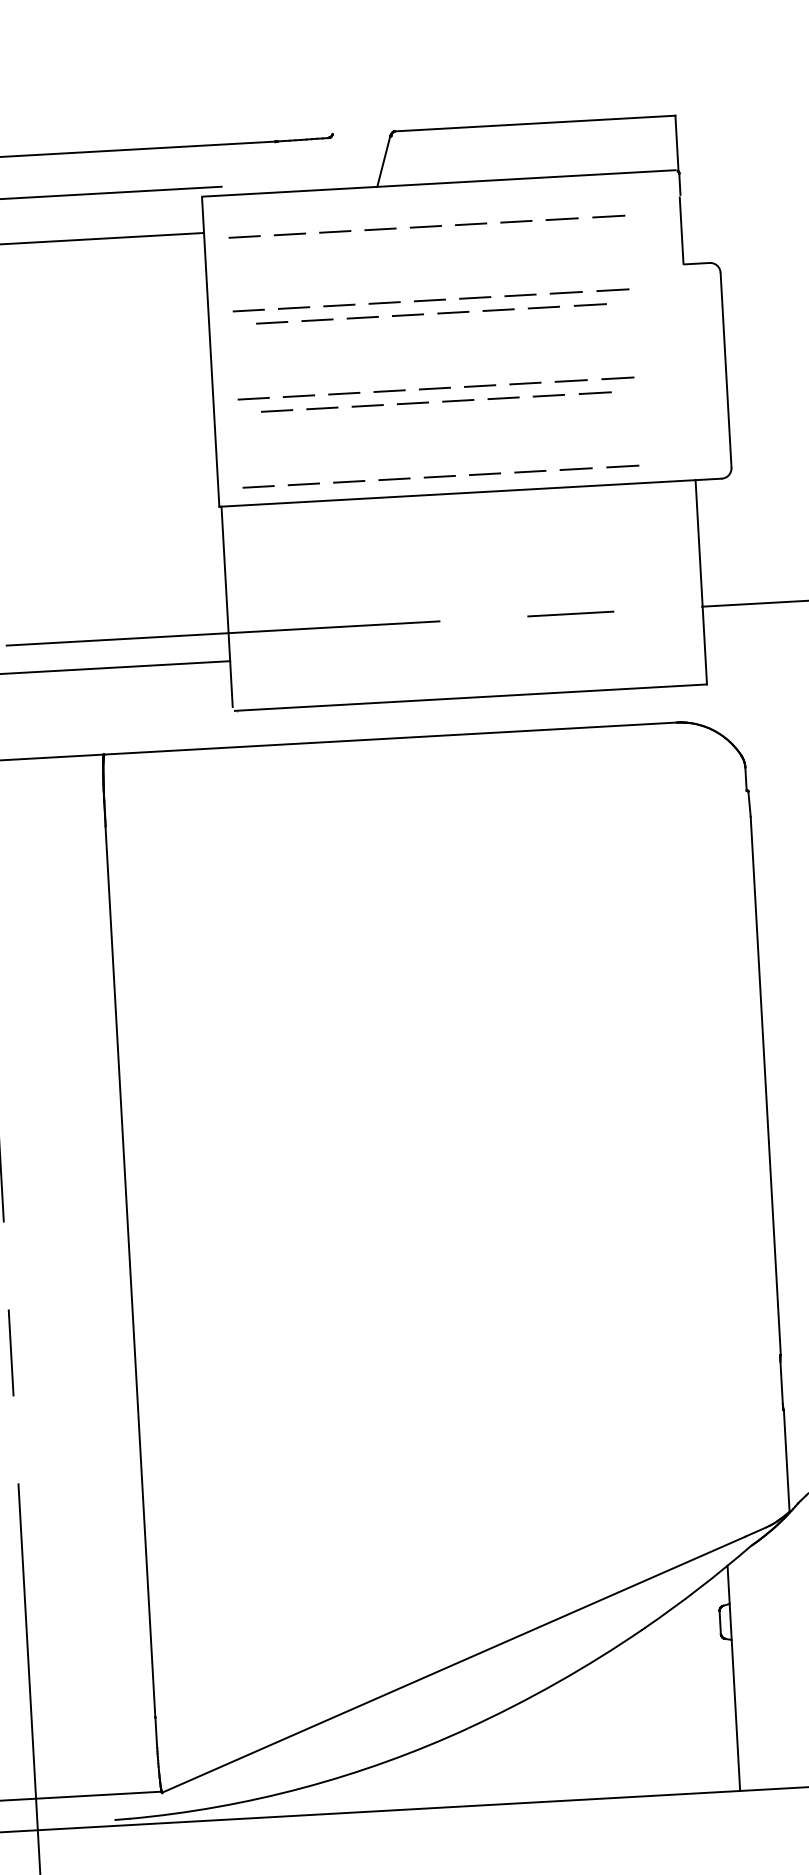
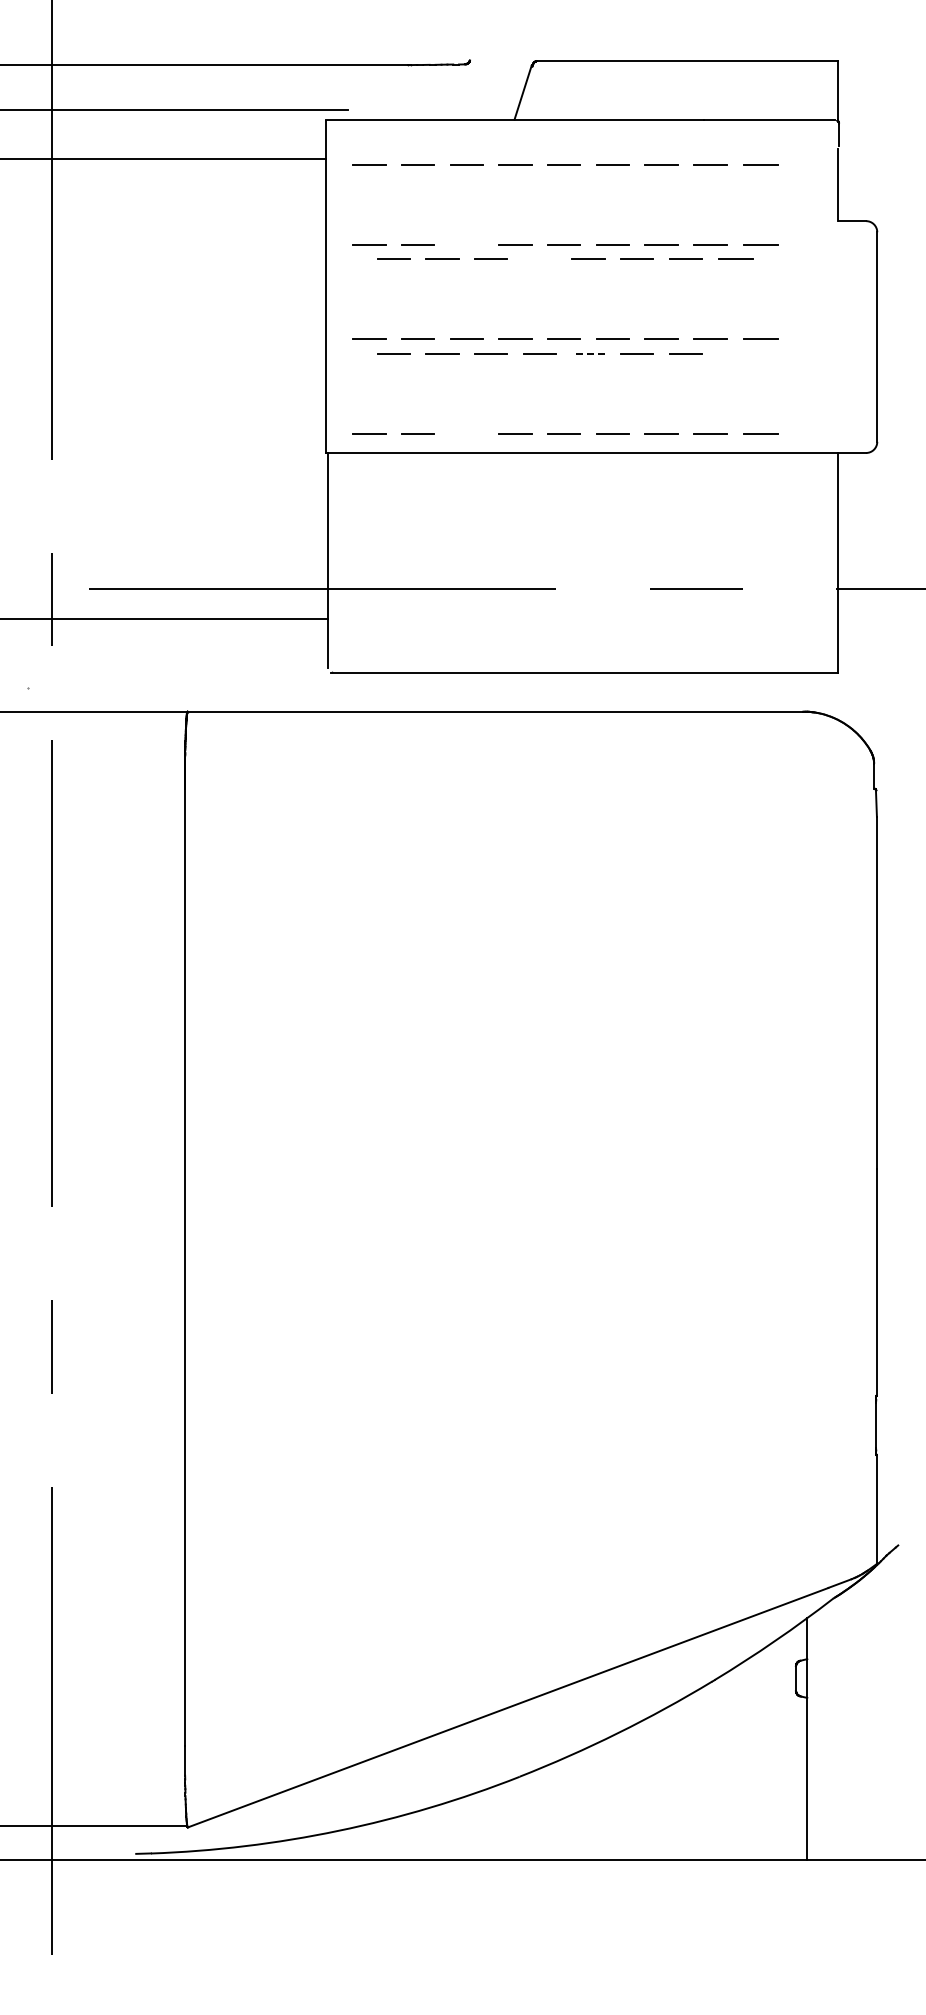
line: (339, 305) -> (466, 244), removed
line: (407, 315) -> (539, 259), removed
line: (595, 392) -> (735, 353), removed
line: (458, 400) -> (588, 353), solid -> dashed
line: (348, 481) -> (466, 433), removed

